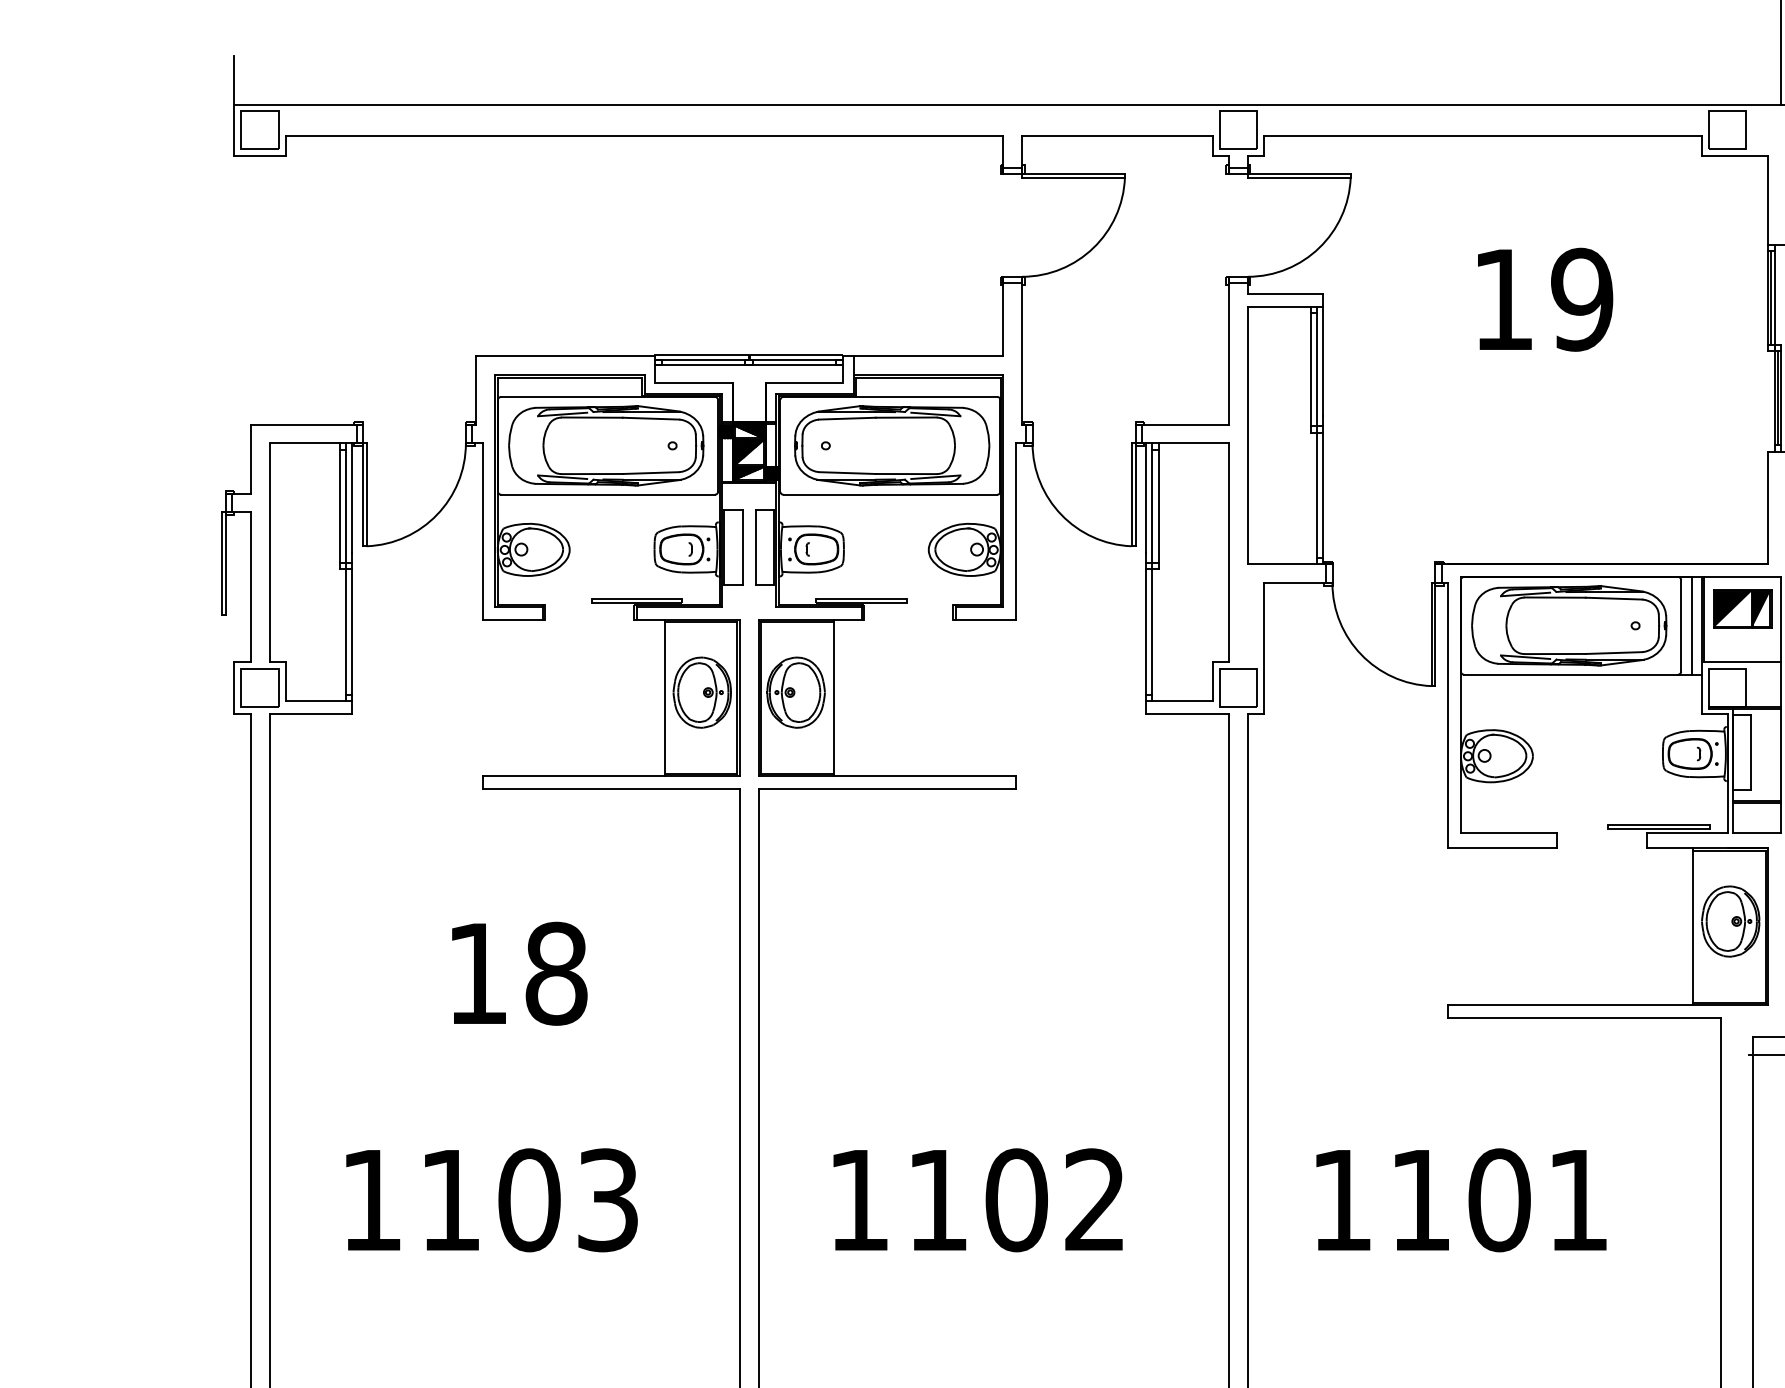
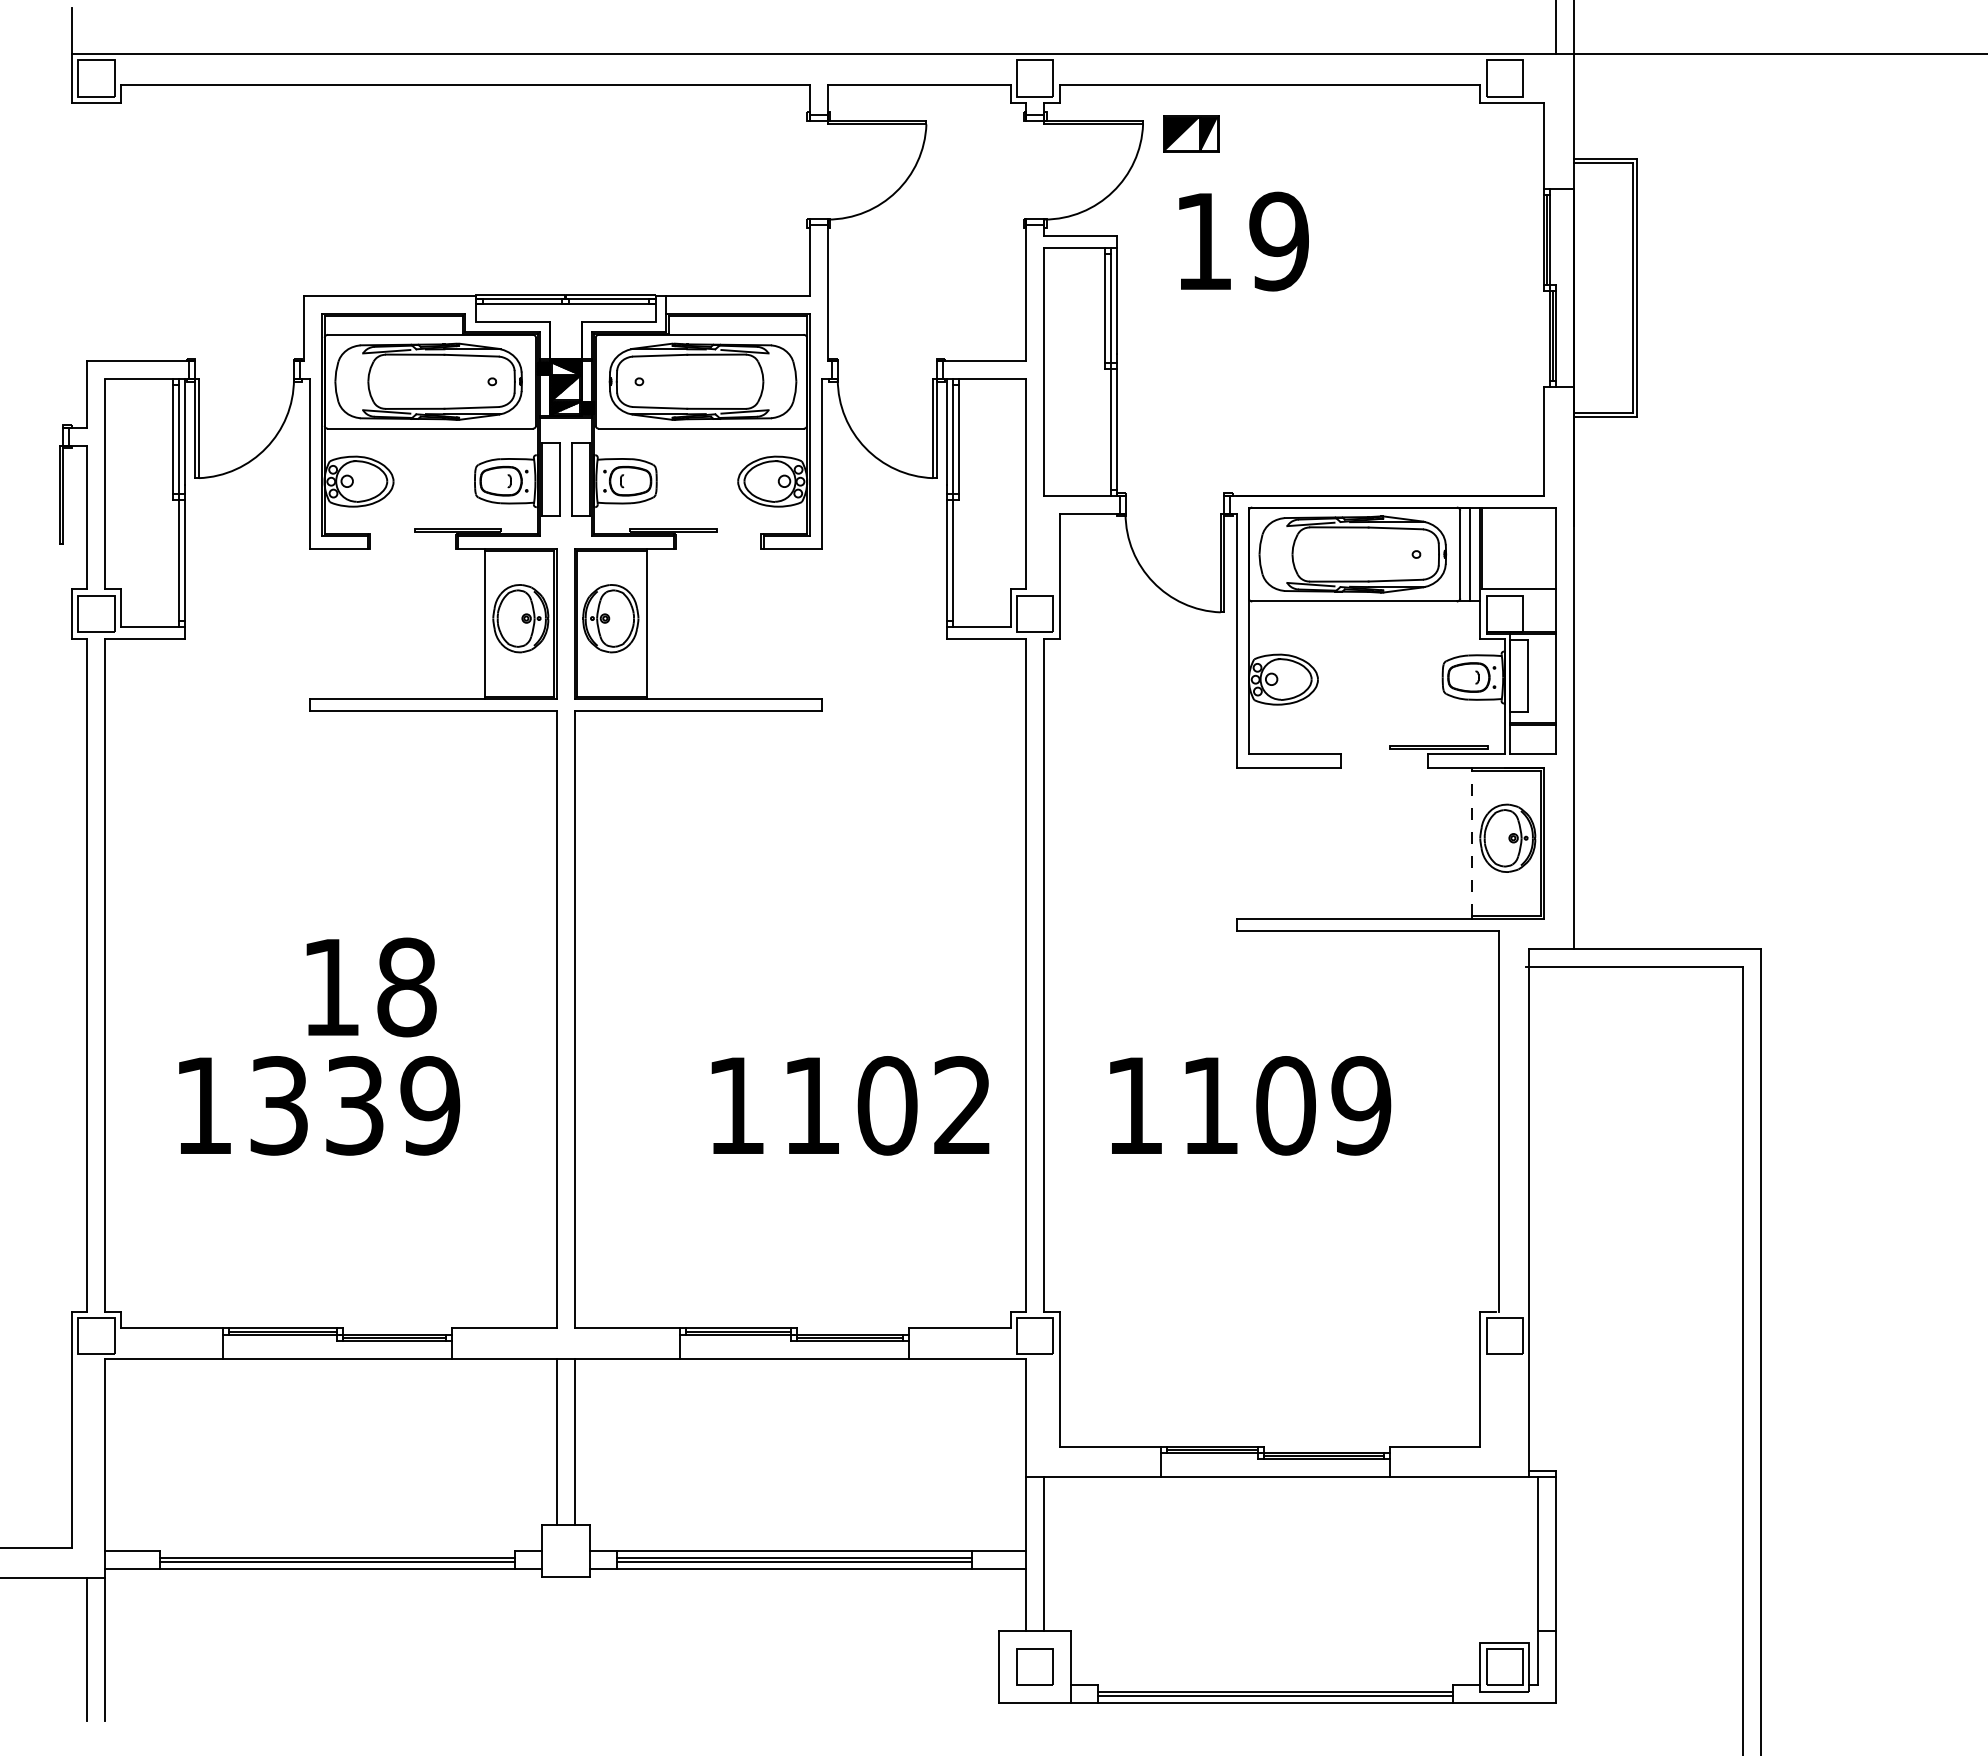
text: (1544, 299) -> (1243, 241), moved
part: (1742, 608) -> (1191, 133), moved
line: (1692, 926) -> (1471, 843), solid -> dashed
text: (519, 973) -> (371, 987), moved
text: (530, 1199) -> (355, 1105), 1103 -> 1339
text: (978, 1199) -> (850, 1105), moved
text: (1578, 1199) -> (1361, 1105), 1101 -> 1109

